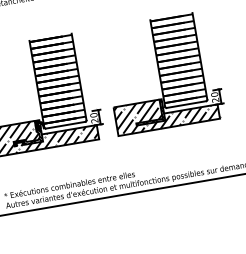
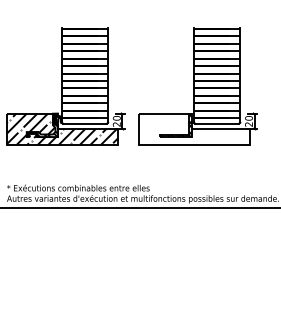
hatch: (166, 112) -> (194, 128), removed

